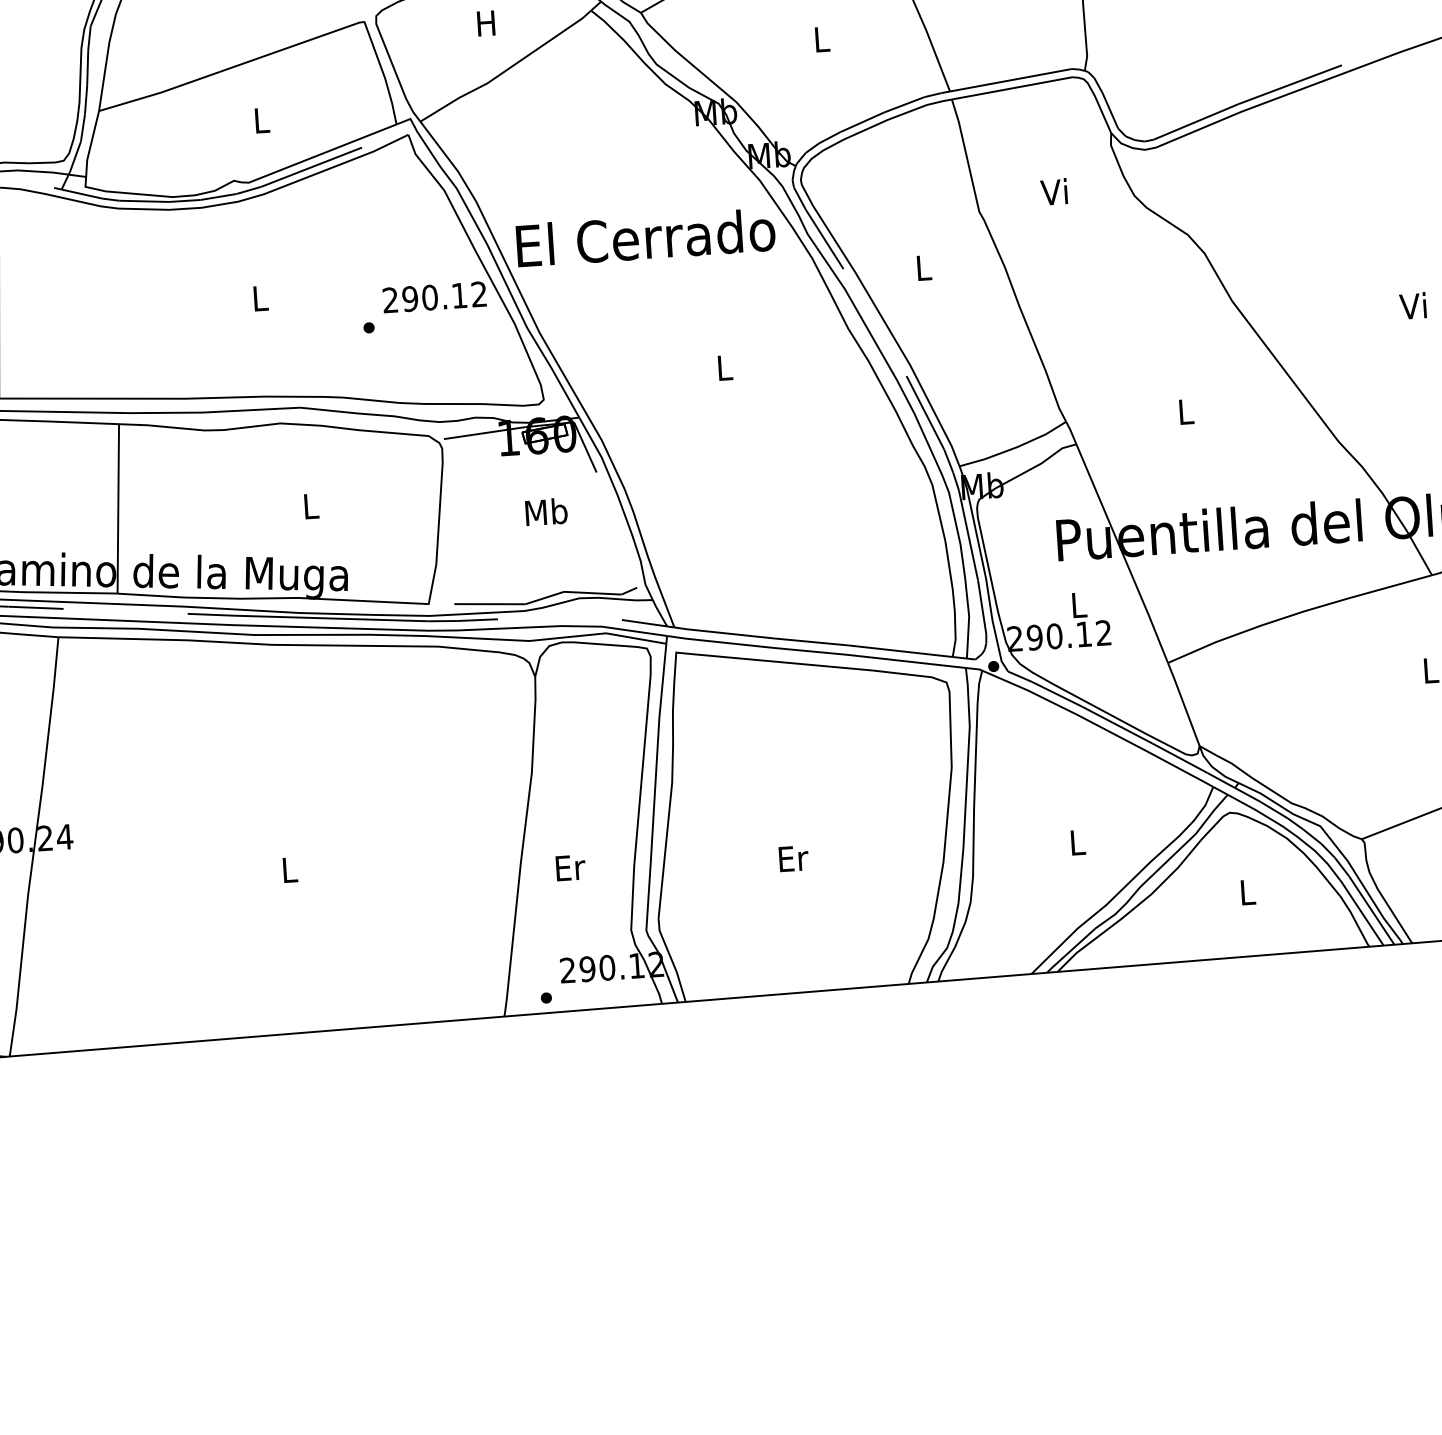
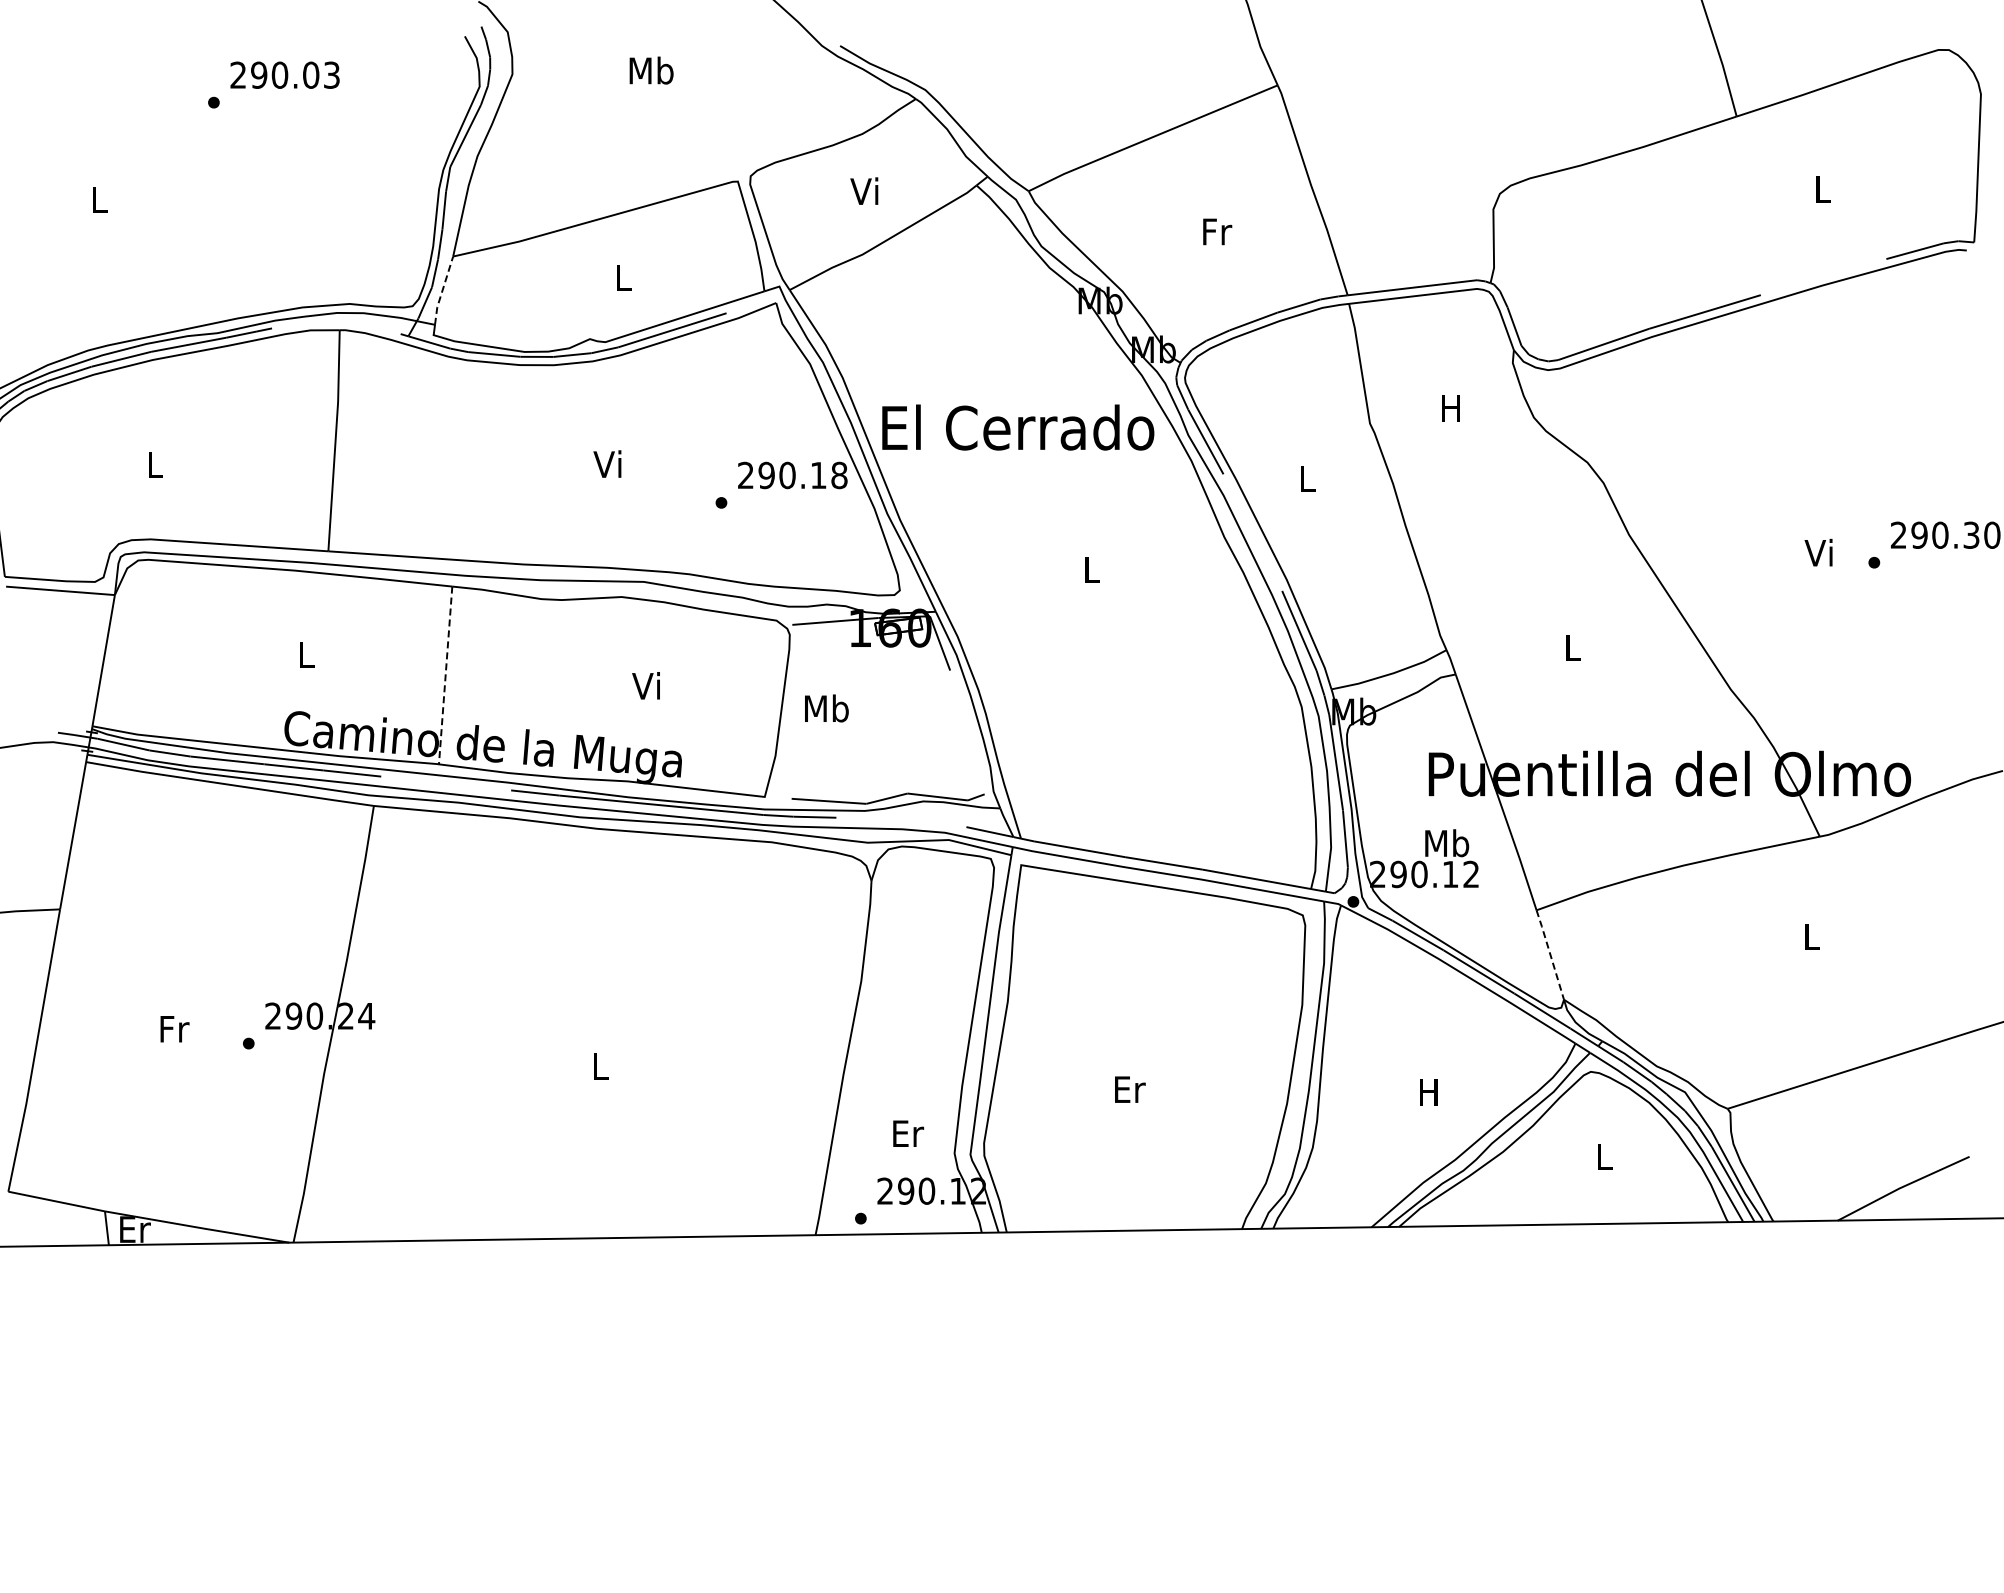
text: (485, 22) -> (864, 190), H -> Vi
text: (822, 39) -> (1217, 231), L -> Fr
line: (91, 143) -> (442, 290), solid -> dashed
text: (1053, 191) -> (1449, 407), Vi -> H
text: (479, 294) -> (839, 475), 290.12 -> 290.18
text: (258, 297) -> (607, 463), L -> Vi
text: (308, 505) -> (645, 685), L -> Vi
line: (118, 508) -> (445, 675), solid -> dashed
text: (546, 511) -> (826, 708), moved
text: (1079, 605) -> (1447, 843), L -> Mb
line: (1183, 704) -> (1550, 954), solid -> dashed
text: (1076, 842) -> (1428, 1092), L -> H
text: (570, 867) -> (908, 1133), moved

